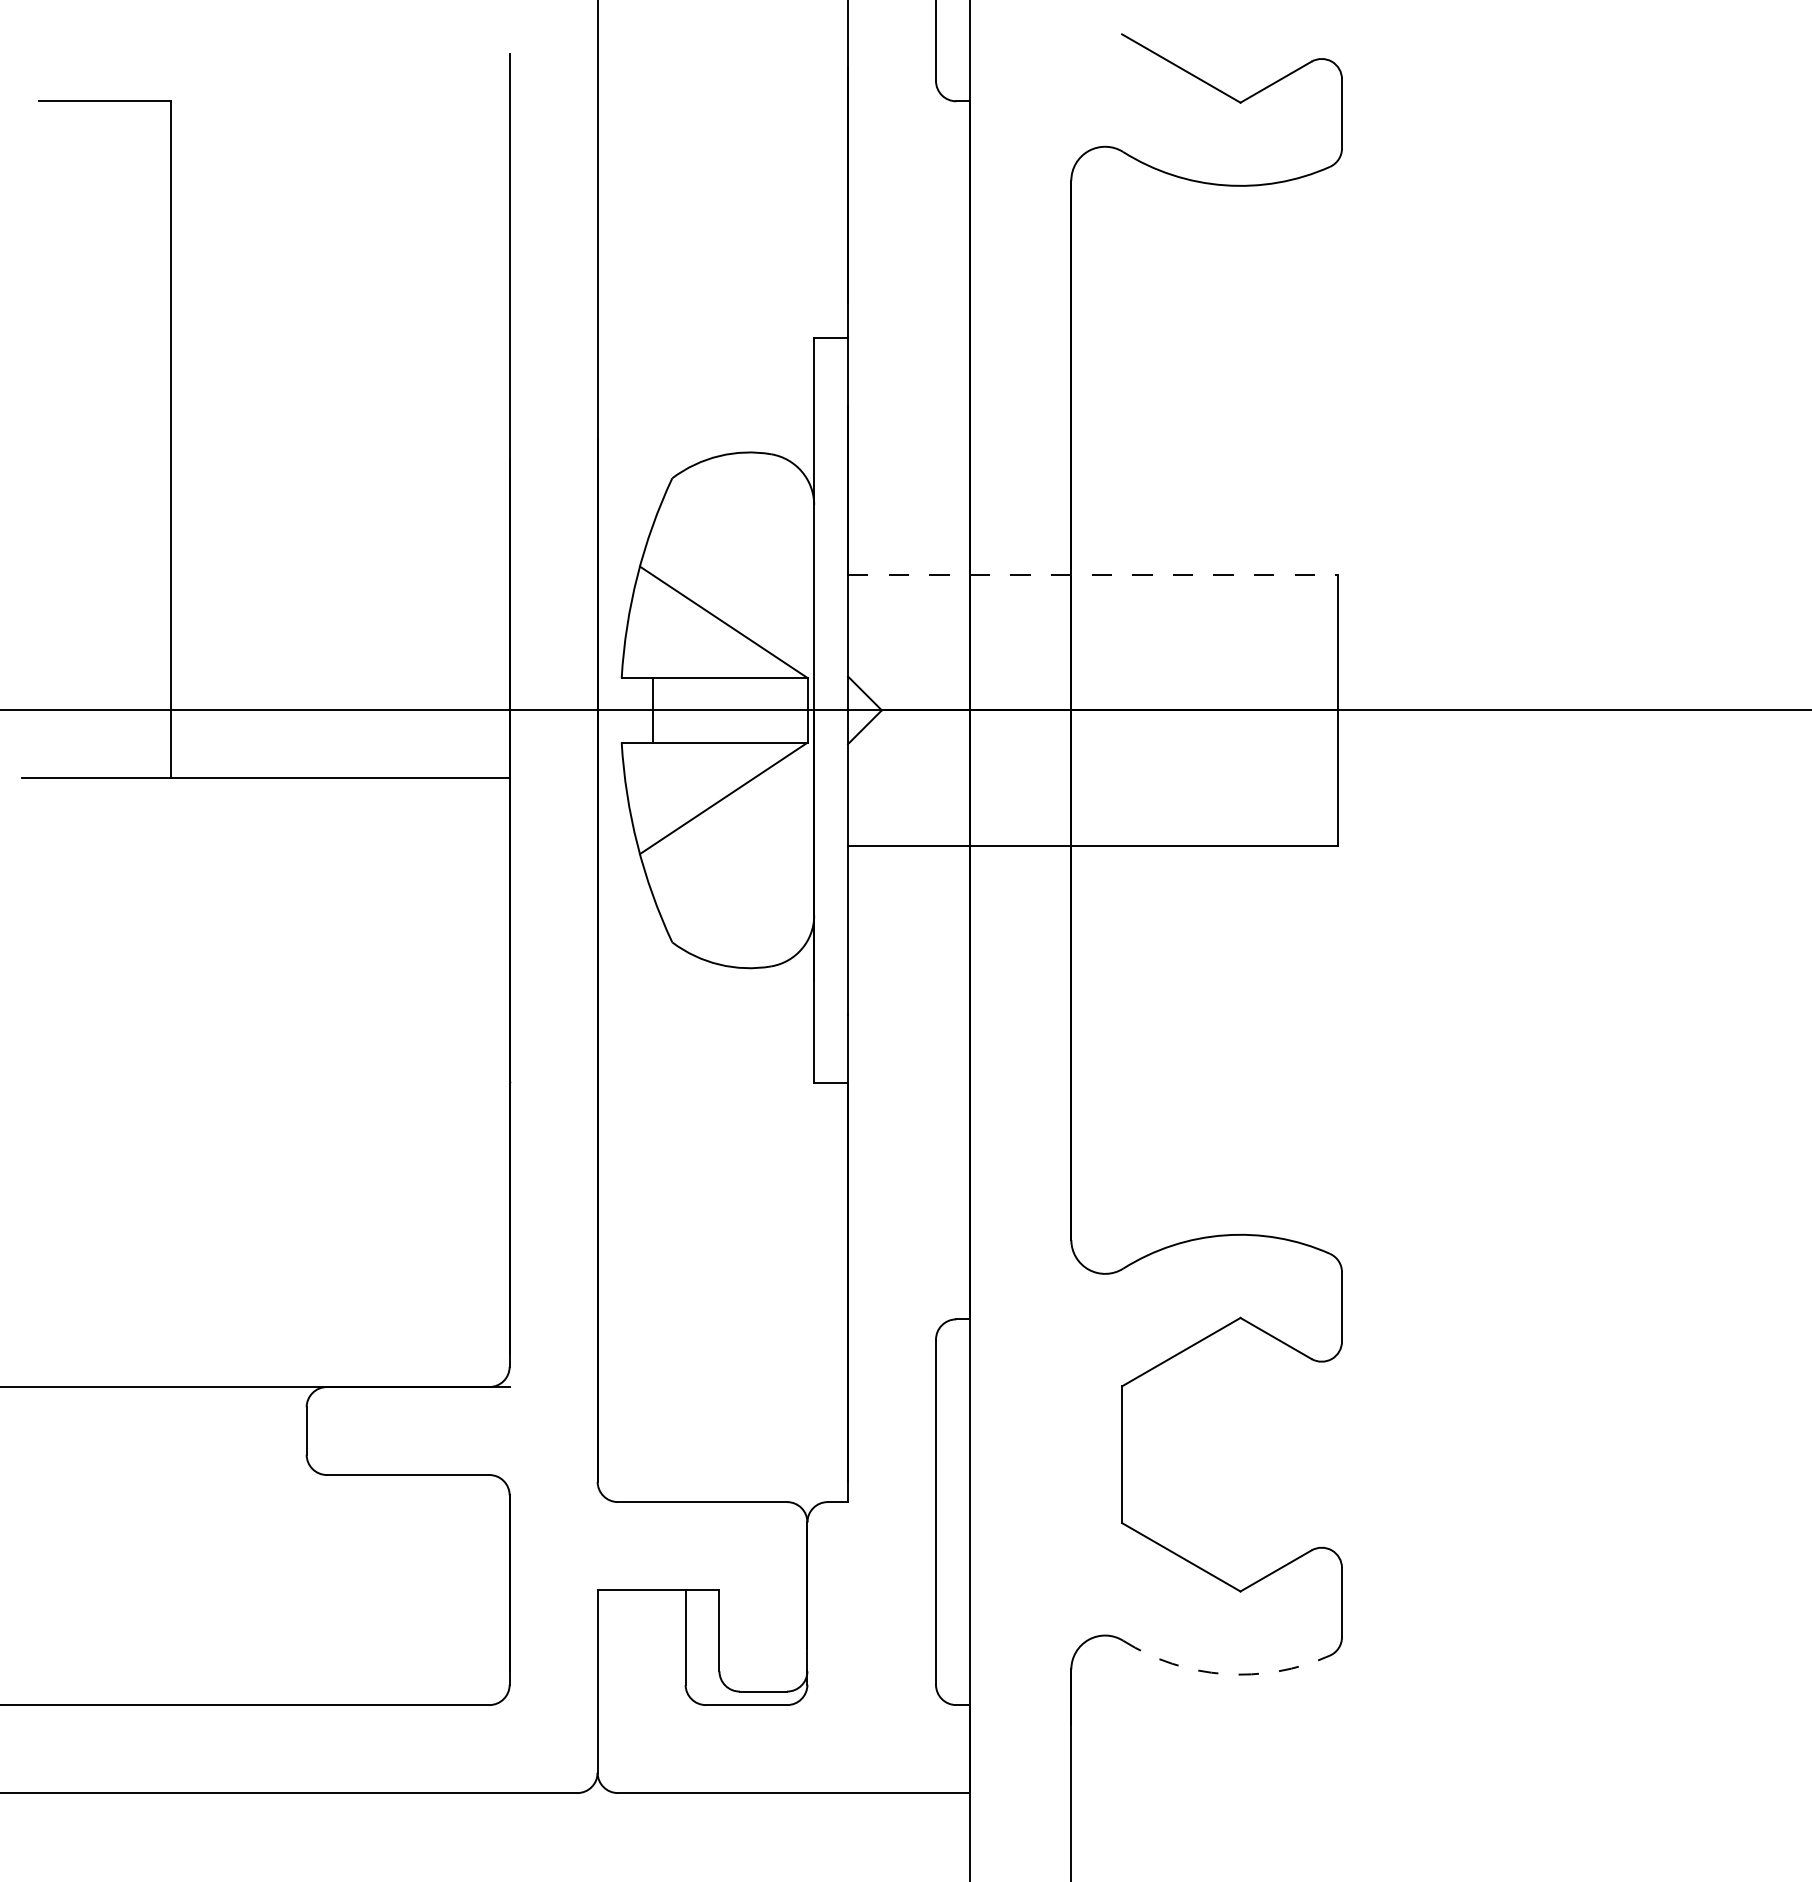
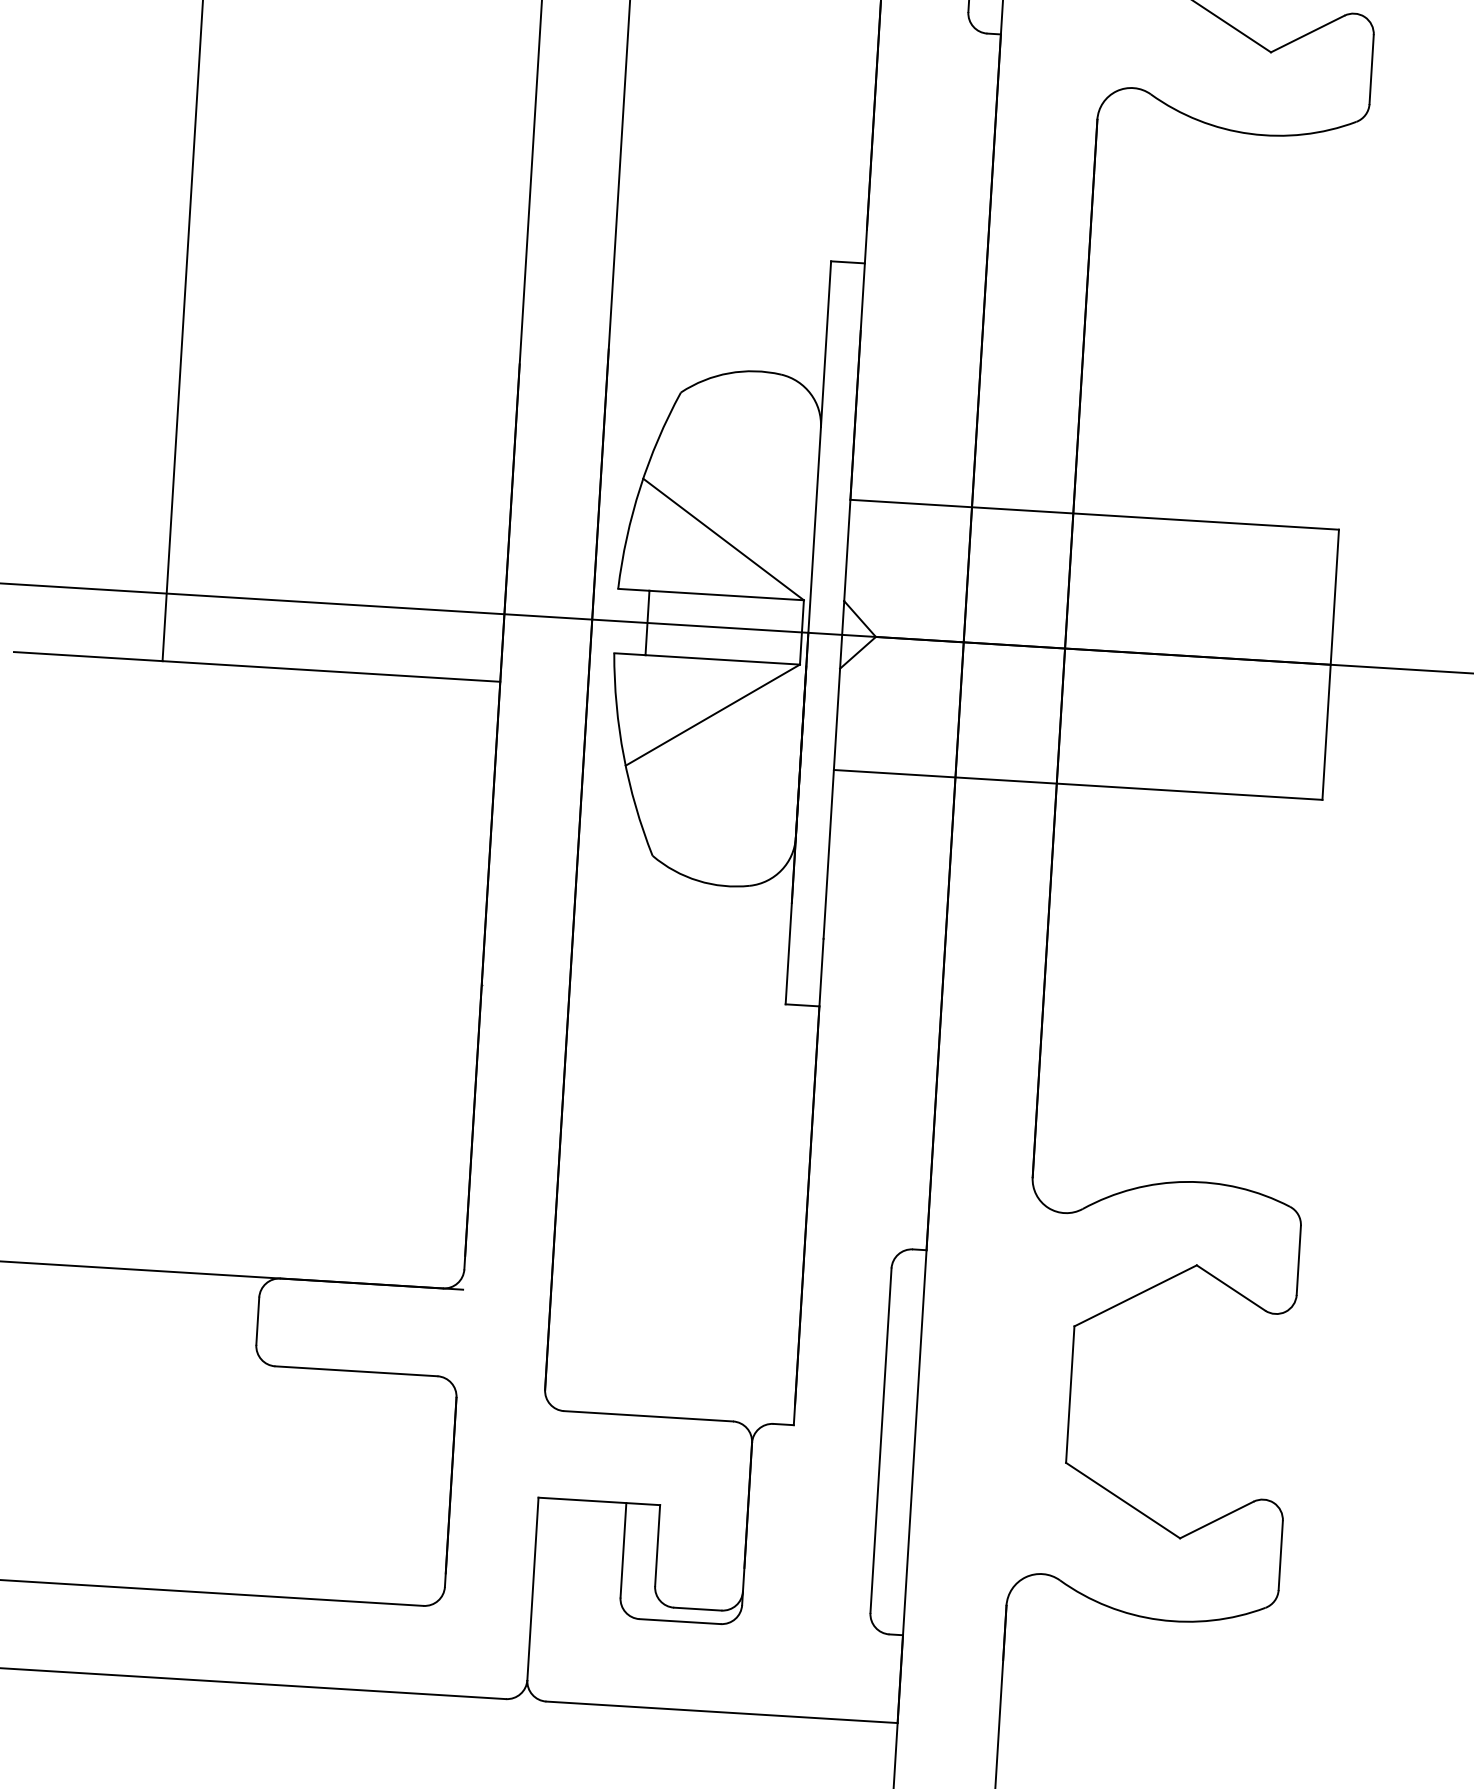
line: (1092, 575) -> (1094, 515), dashed -> solid
arc: (1224, 1674) -> (1159, 1620), dashed -> solid

